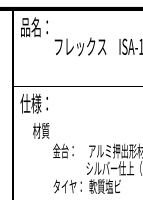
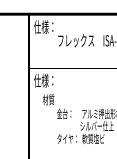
text: (31, 26) -> (41, 26), 品名： -> 仕様：

